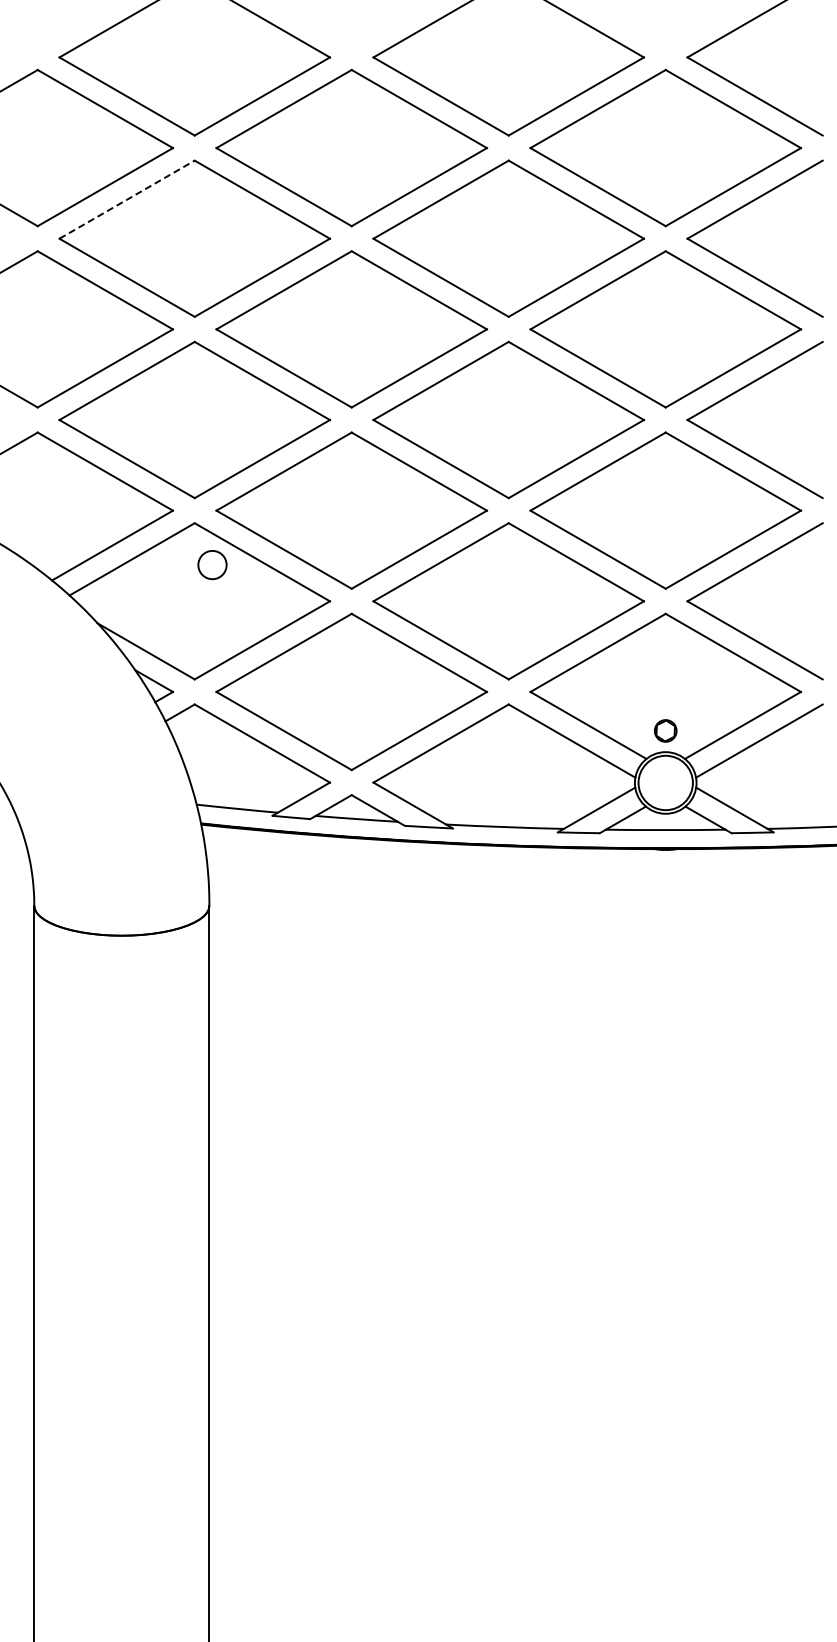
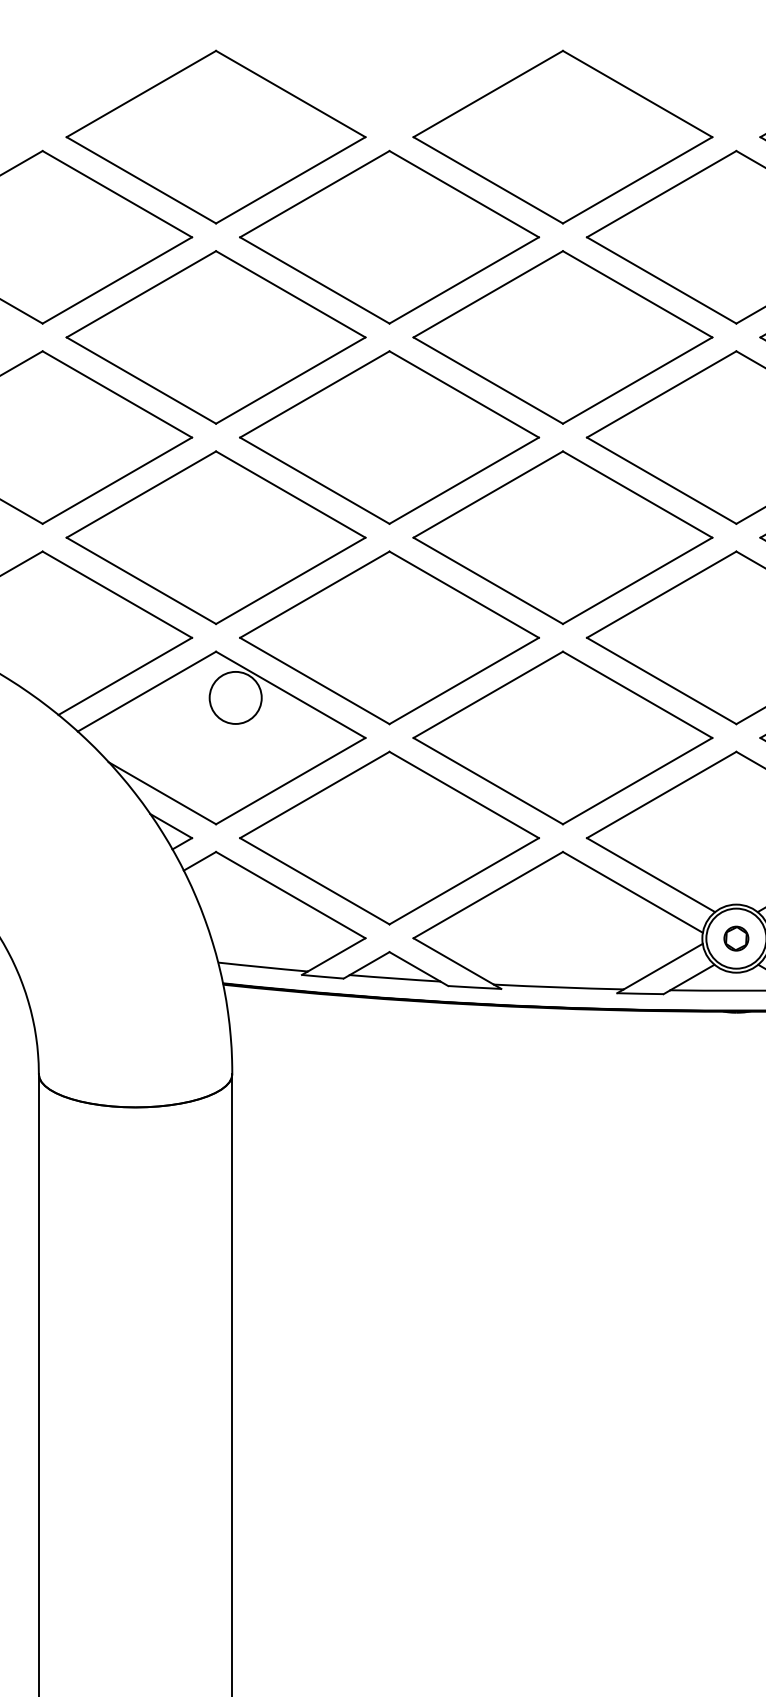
line: (127, 199) -> (141, 294), dashed -> solid
circle: (212, 564) -> (235, 697), size x1.67
part: (665, 730) -> (736, 938), moved

